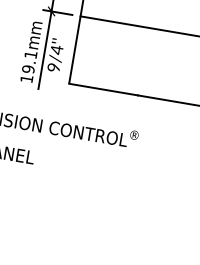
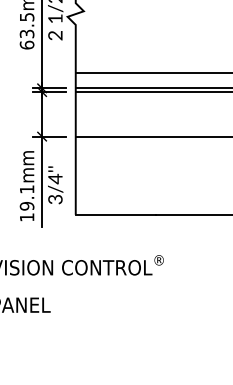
text: (53, 67) -> (55, 199), 9/4''\f] -> 3/4''\f]

